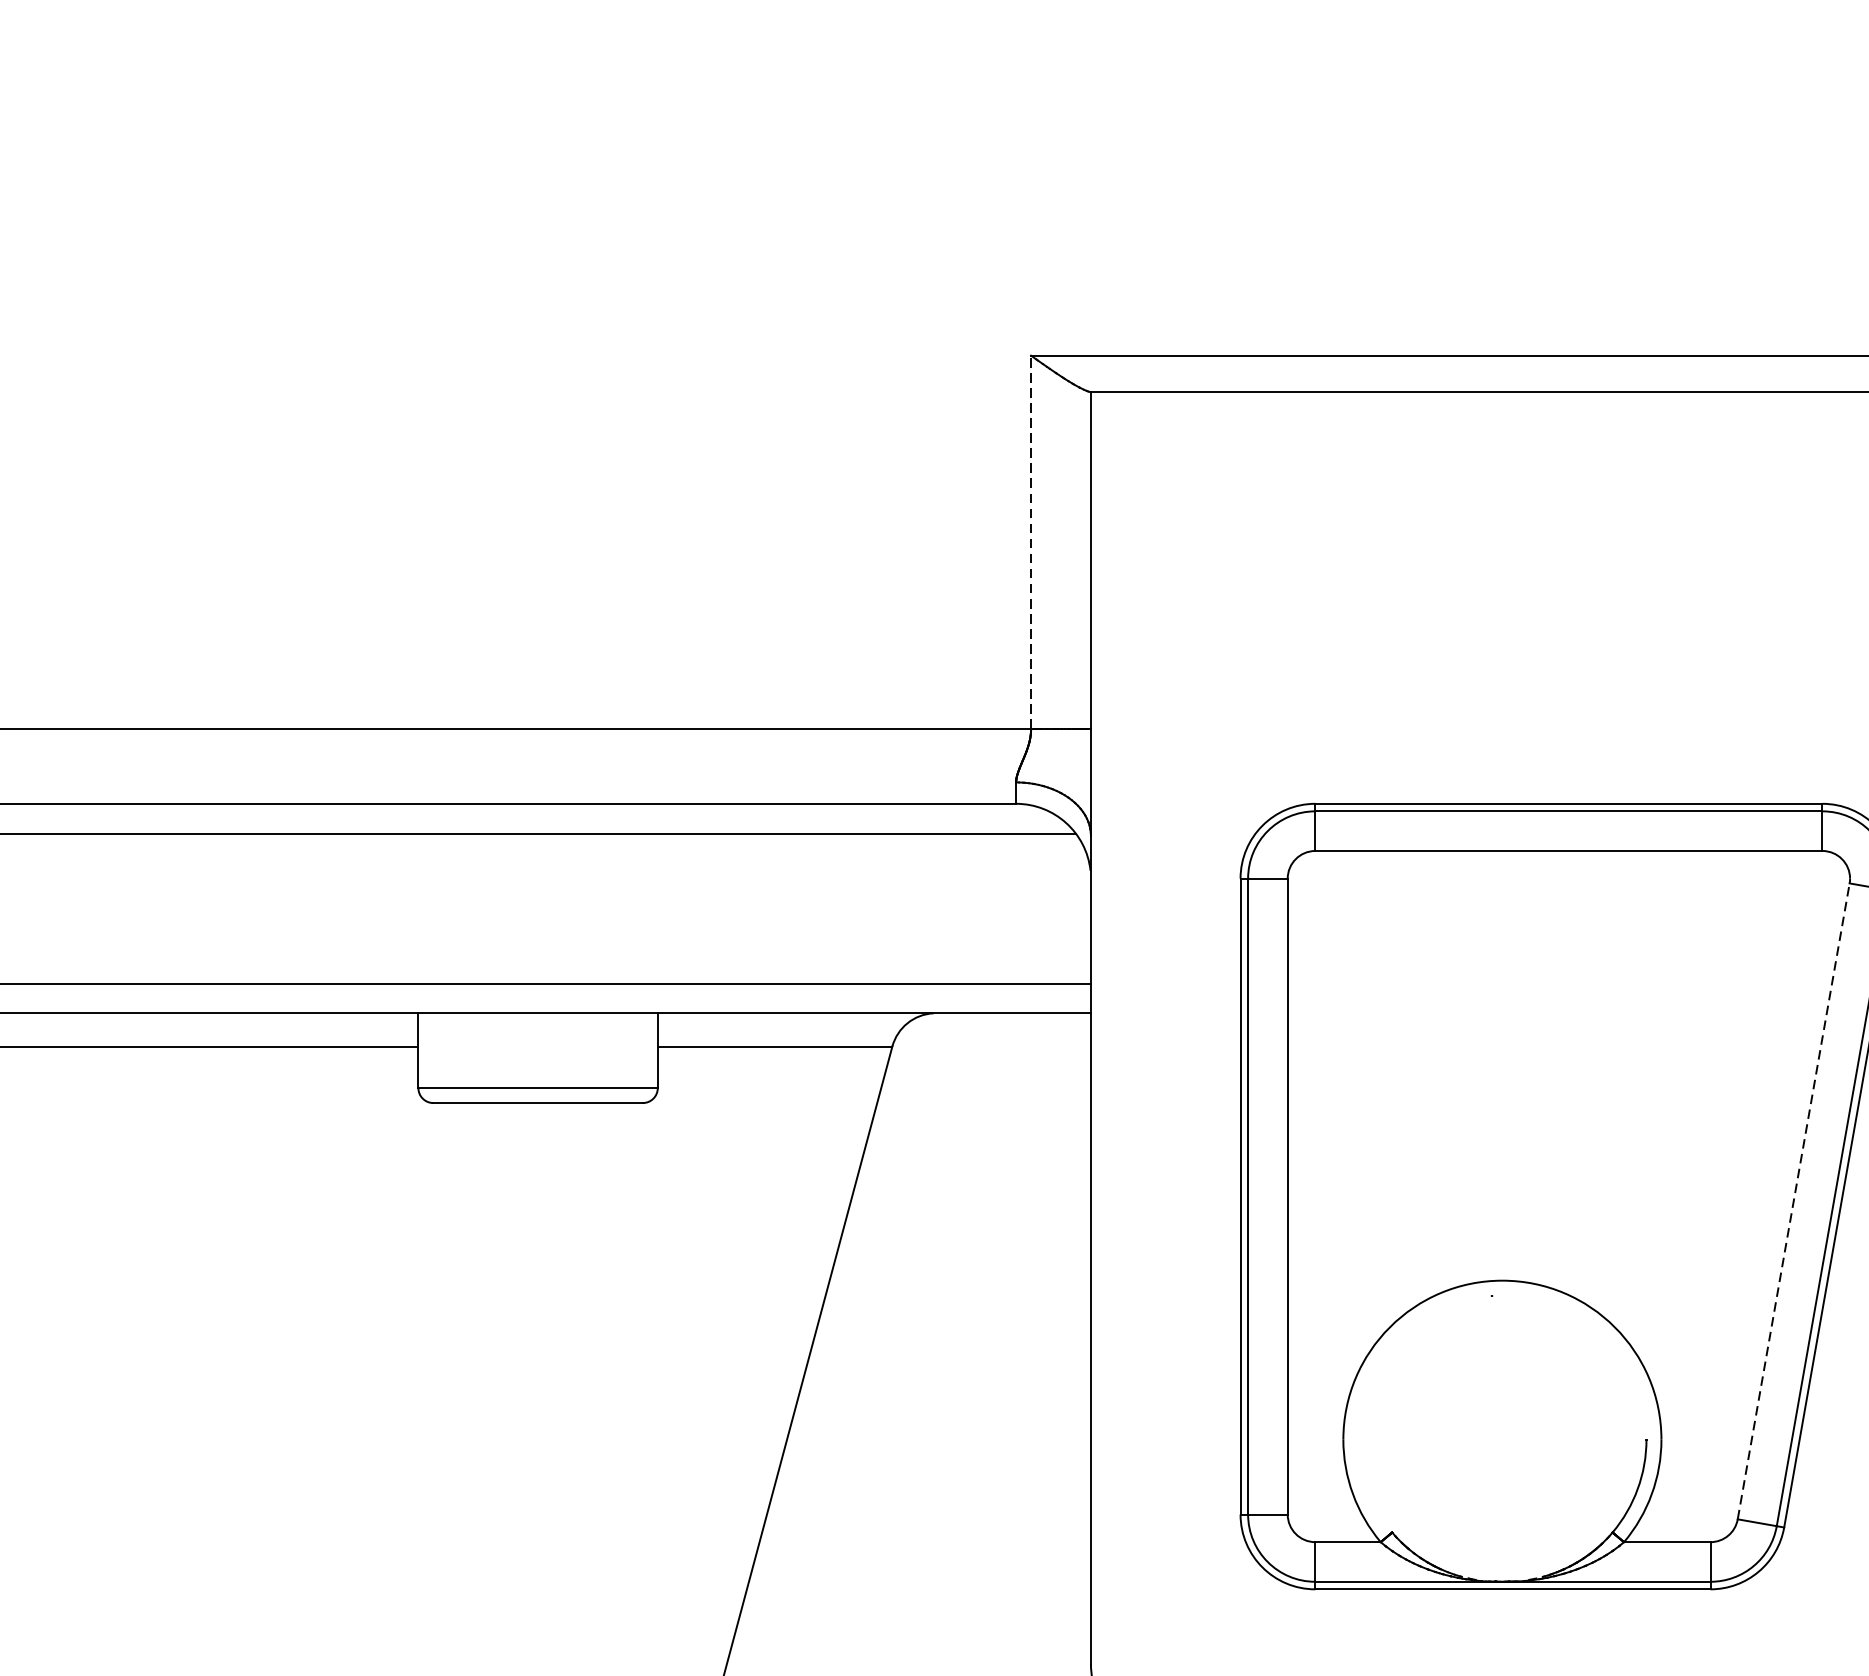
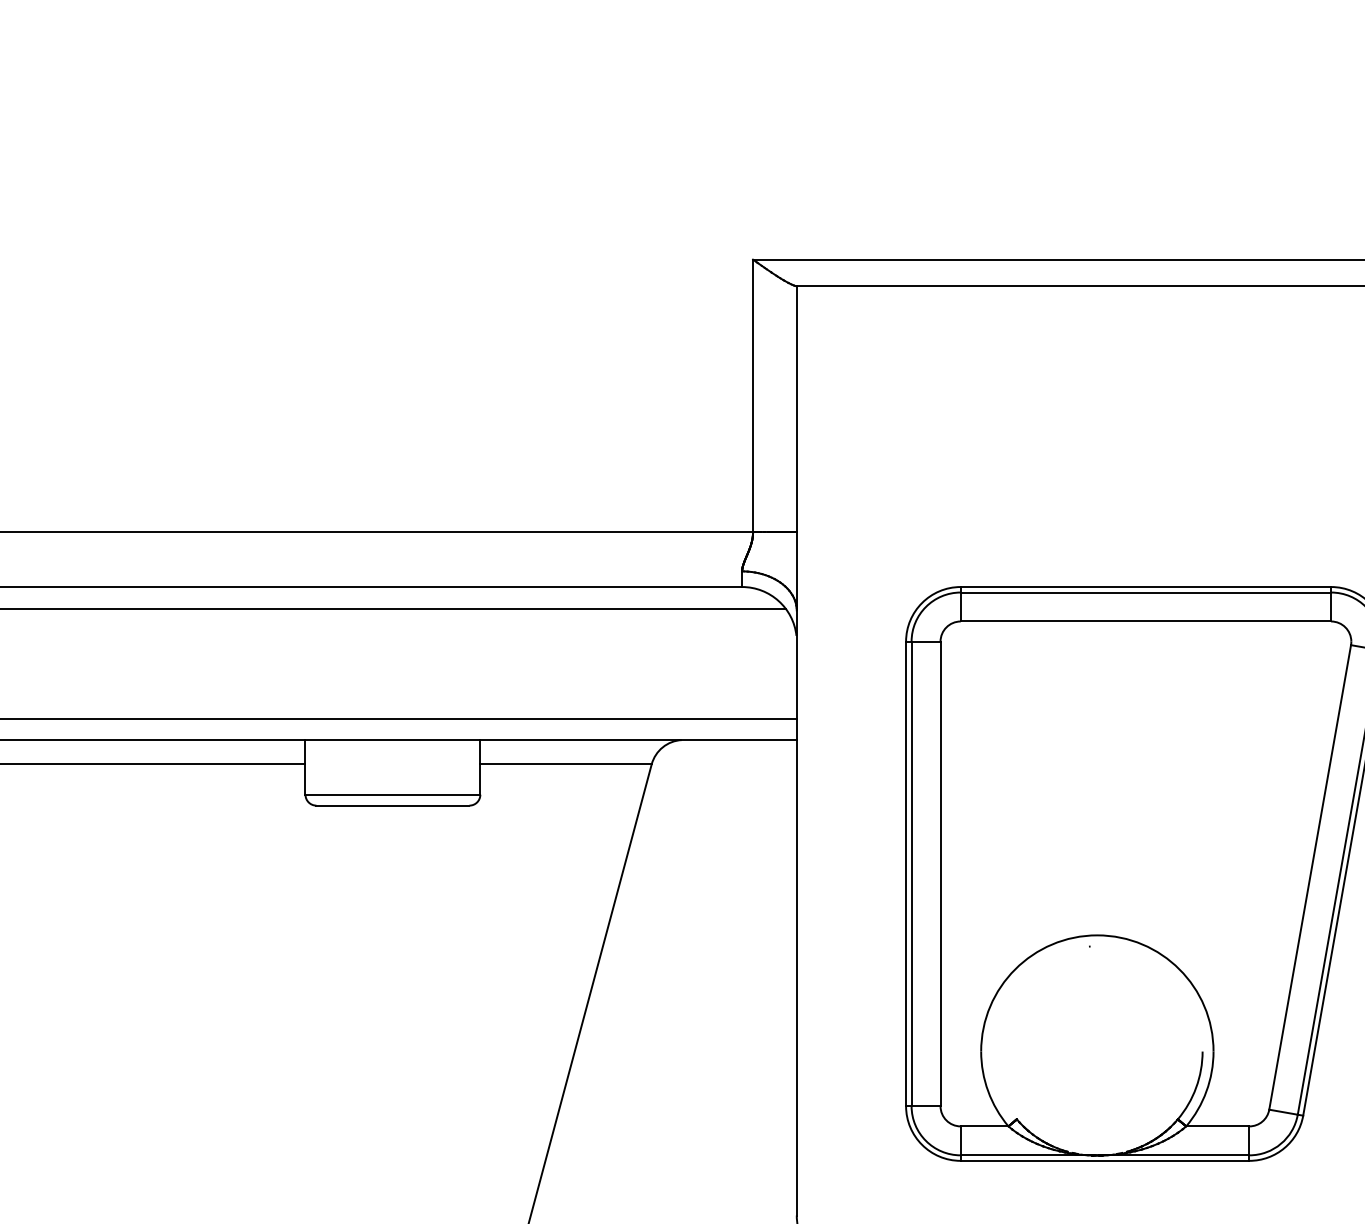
line: (1031, 541) -> (753, 395), dashed -> solid
line: (1794, 1201) -> (1310, 877), dashed -> solid

